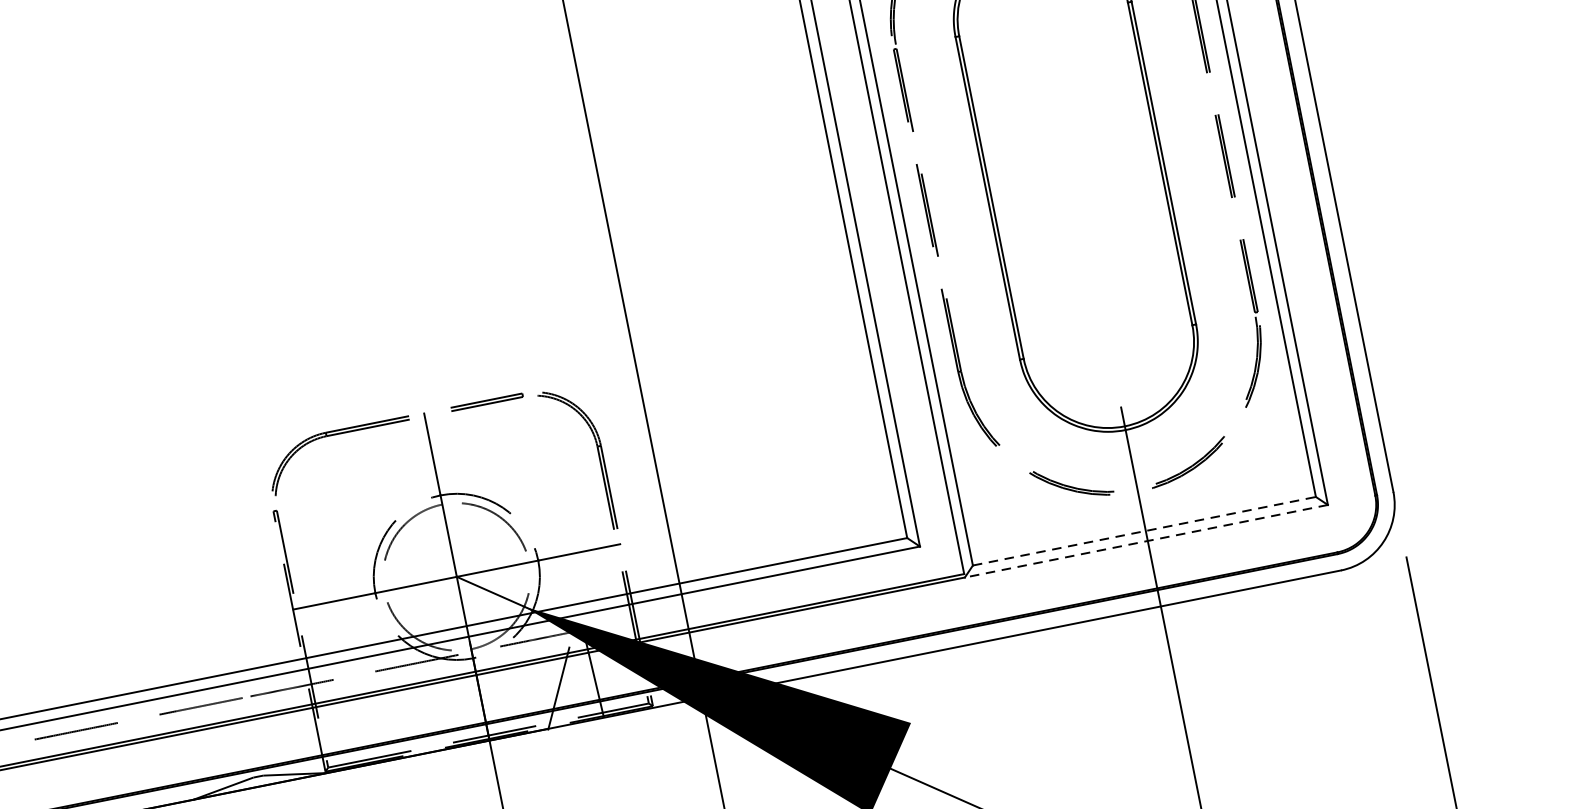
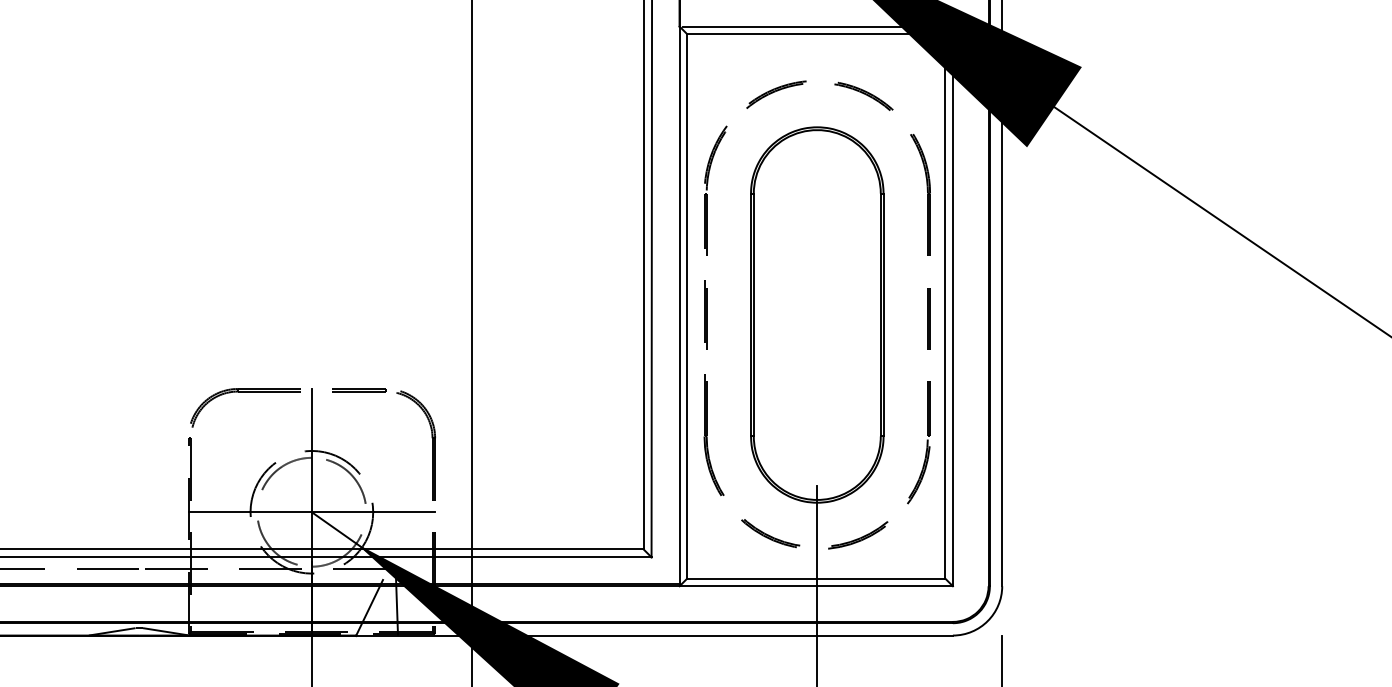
line: (1144, 530) -> (816, 578), dashed -> solid
line: (1146, 541) -> (816, 586), dashed -> solid

